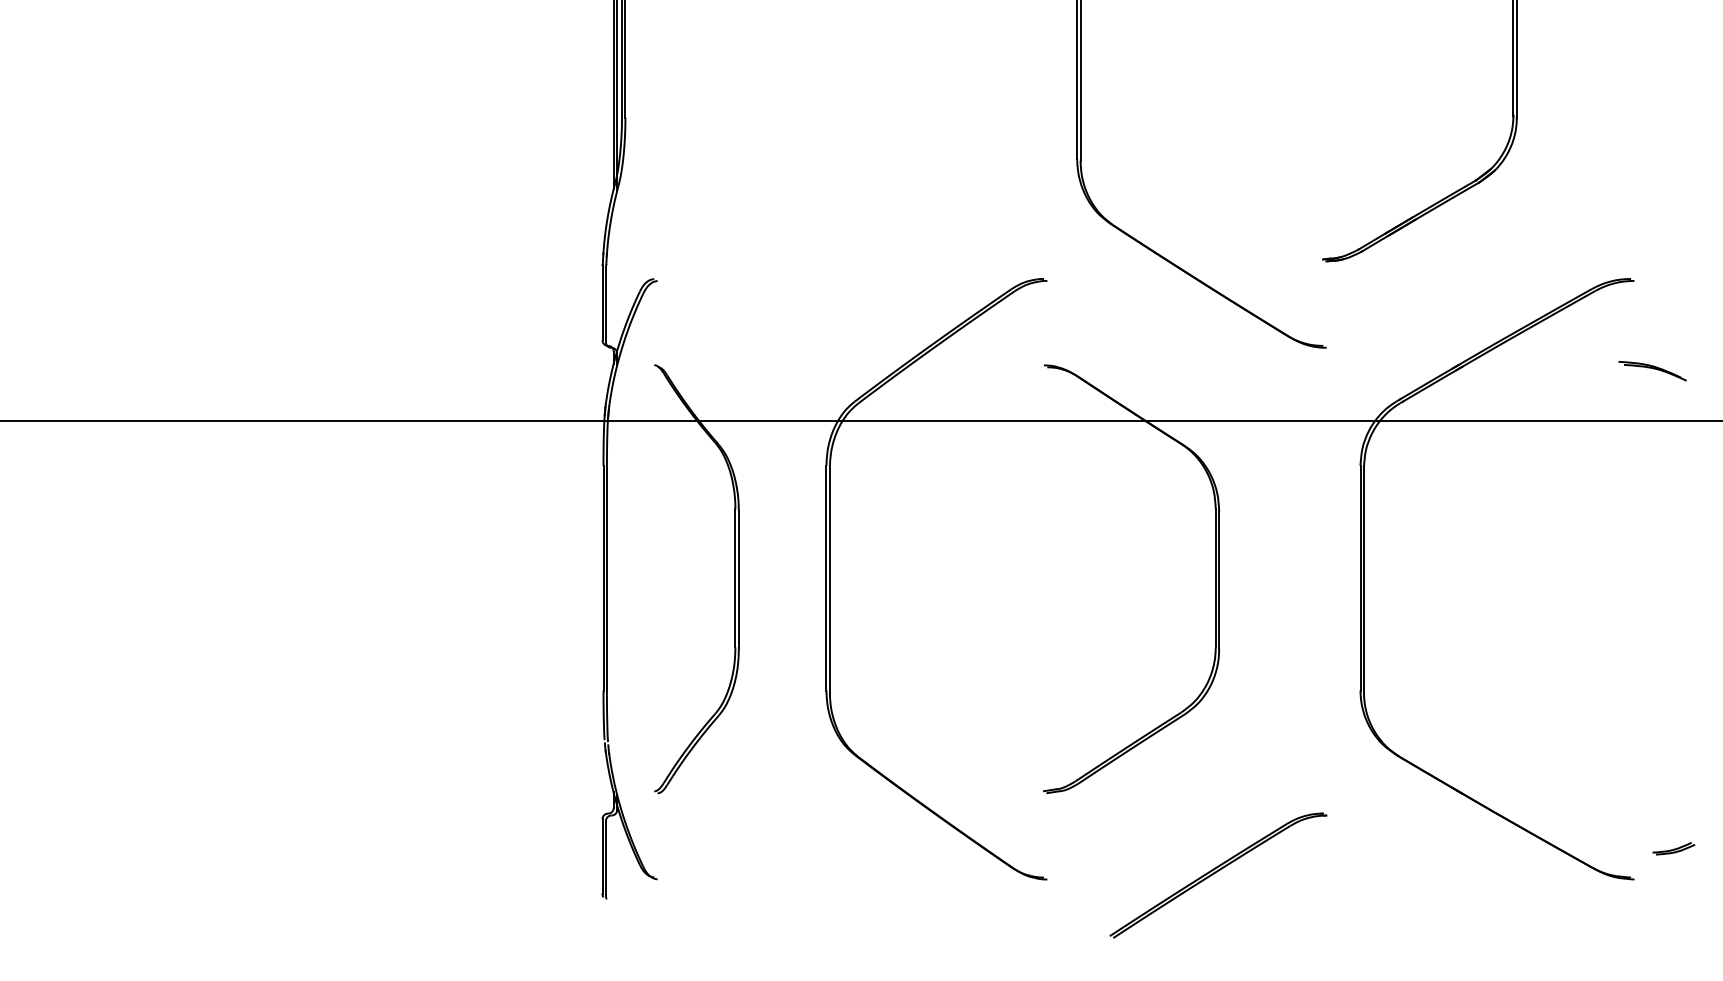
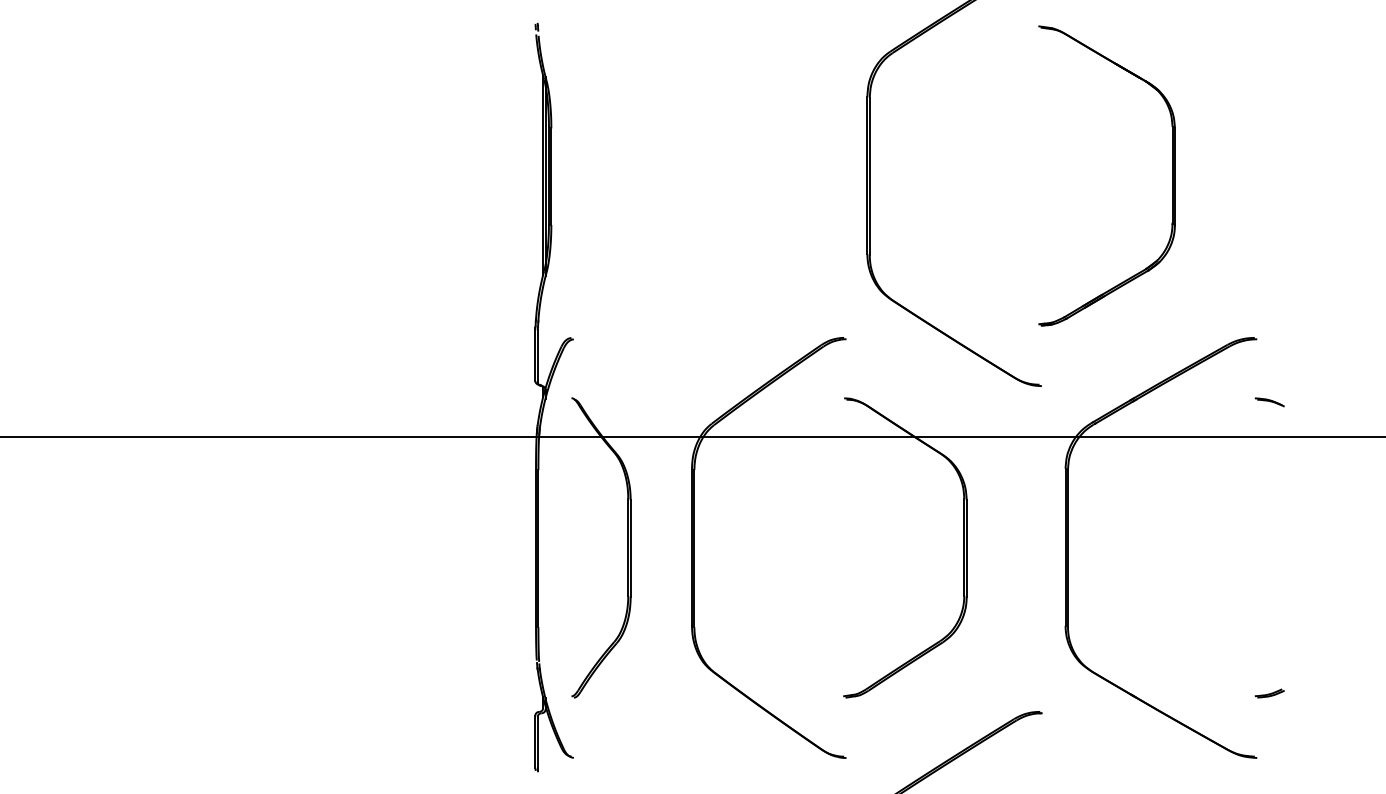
part: (1652, 371) -> (1269, 402), size x0.62
part: (1673, 848) -> (1269, 693), moved

